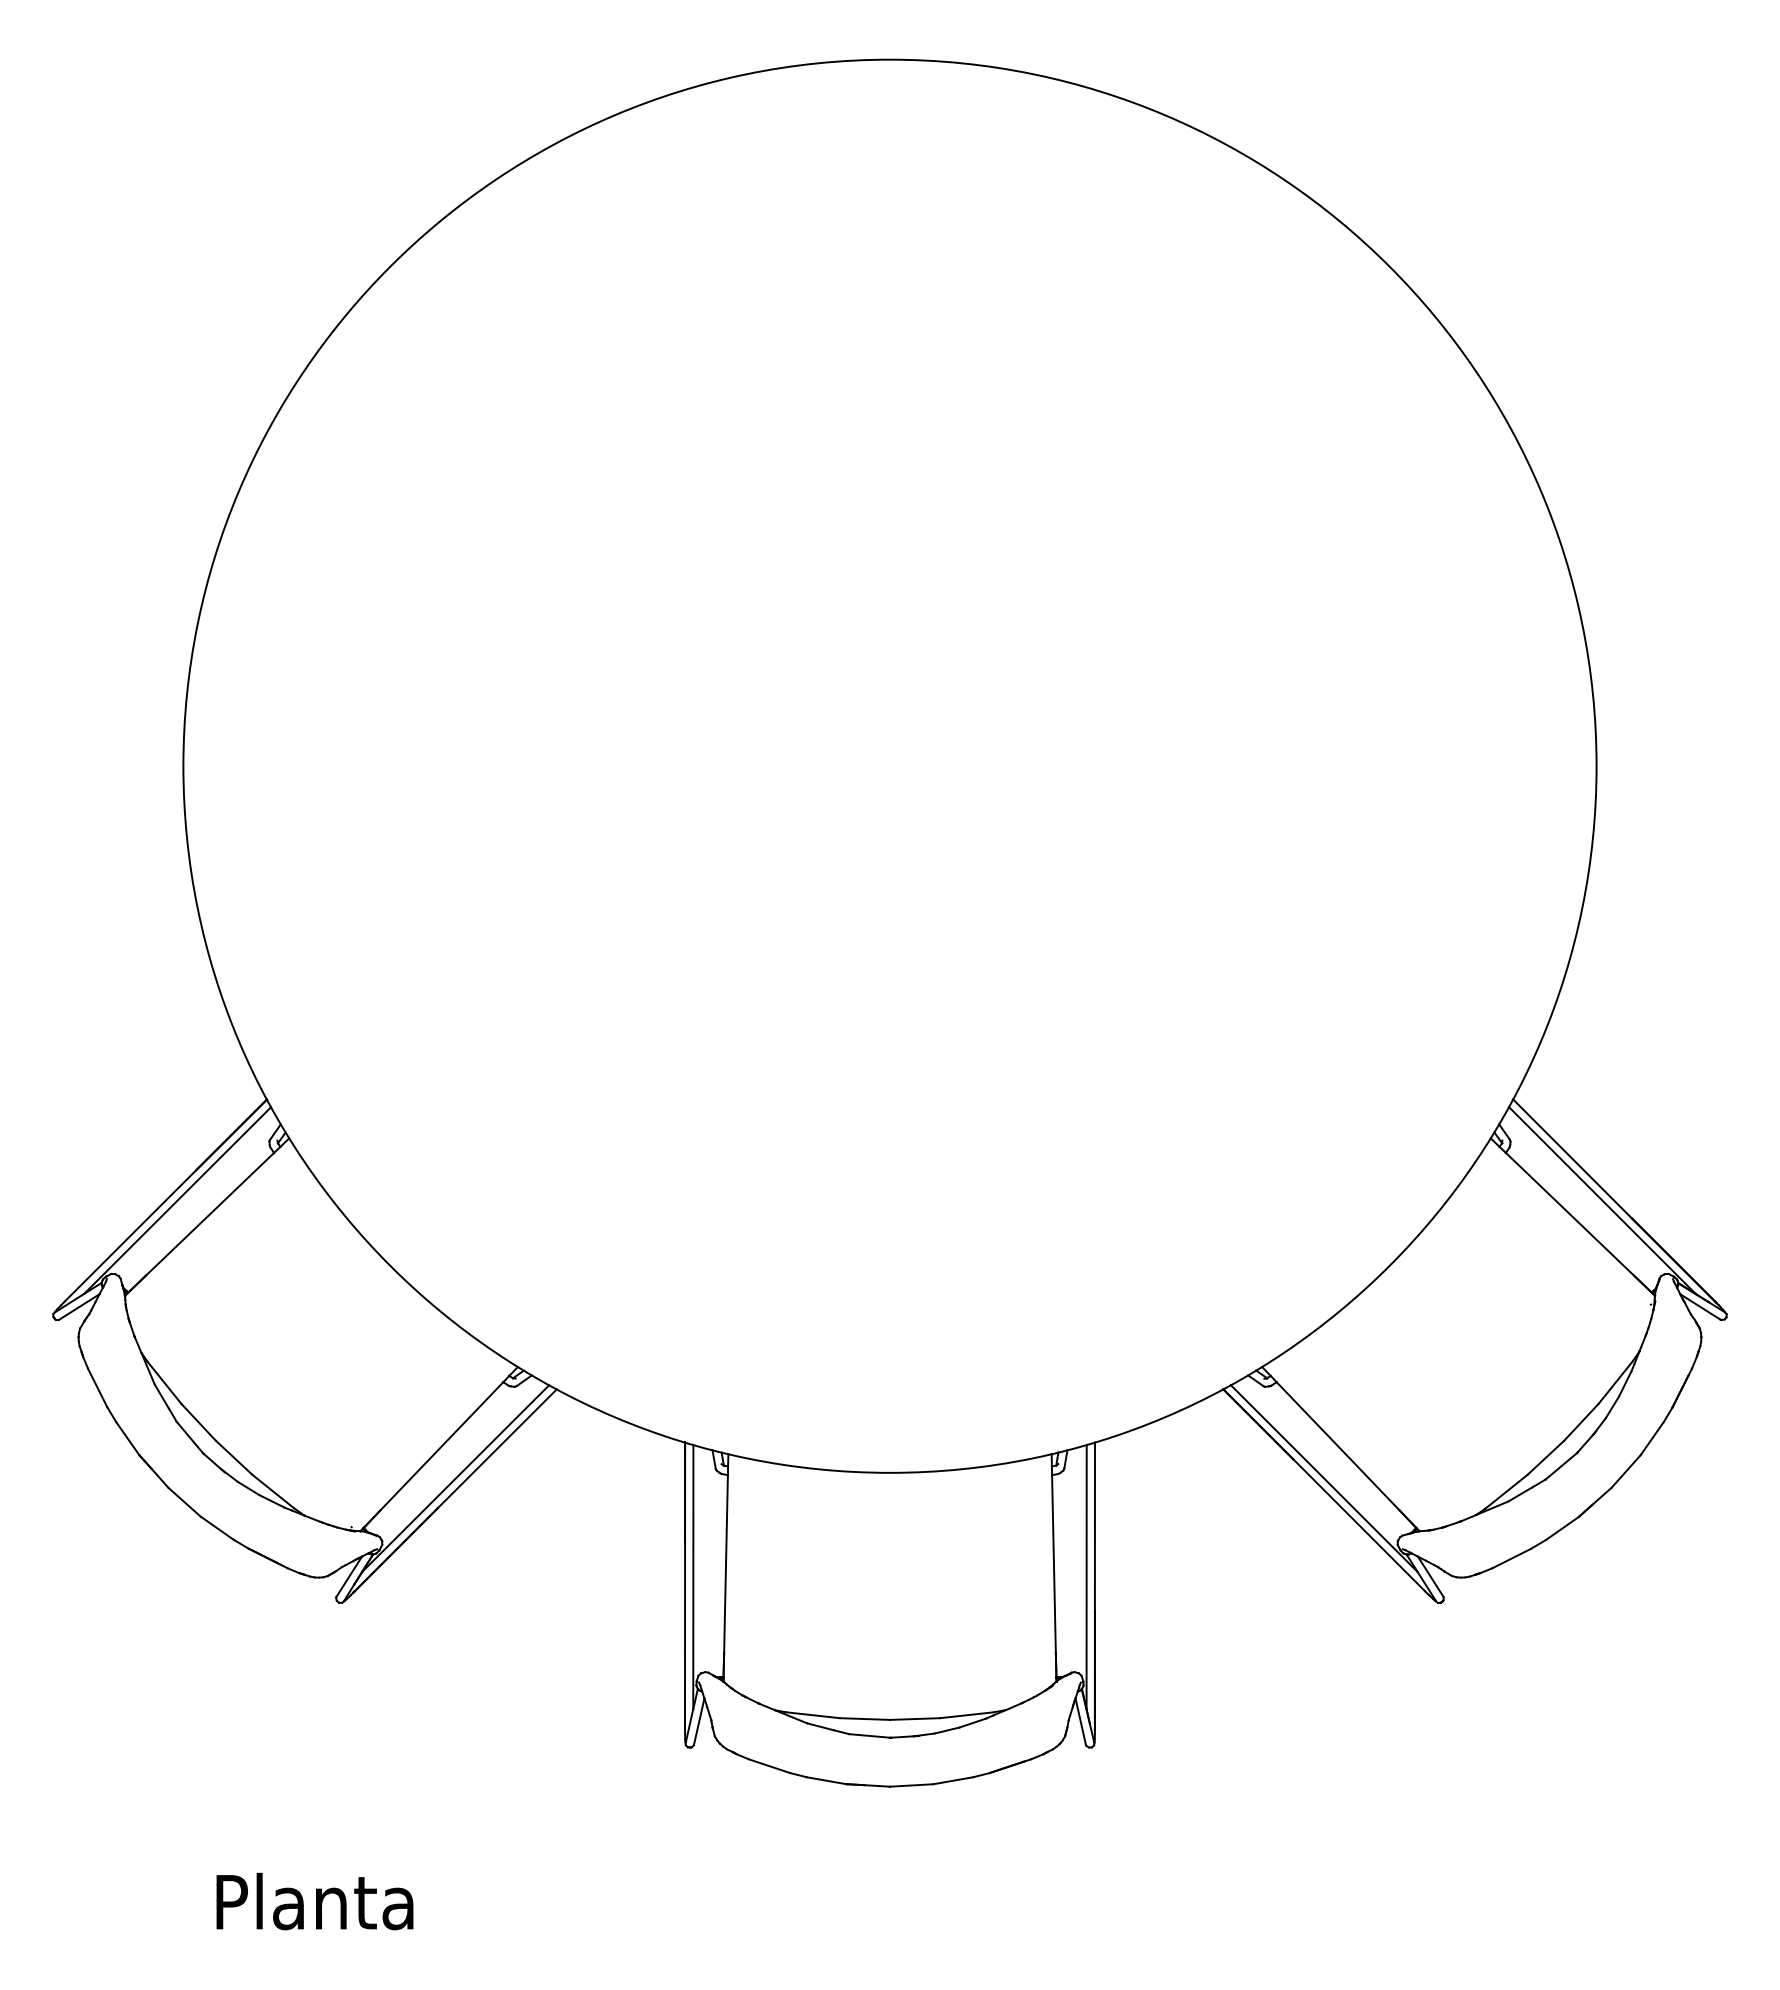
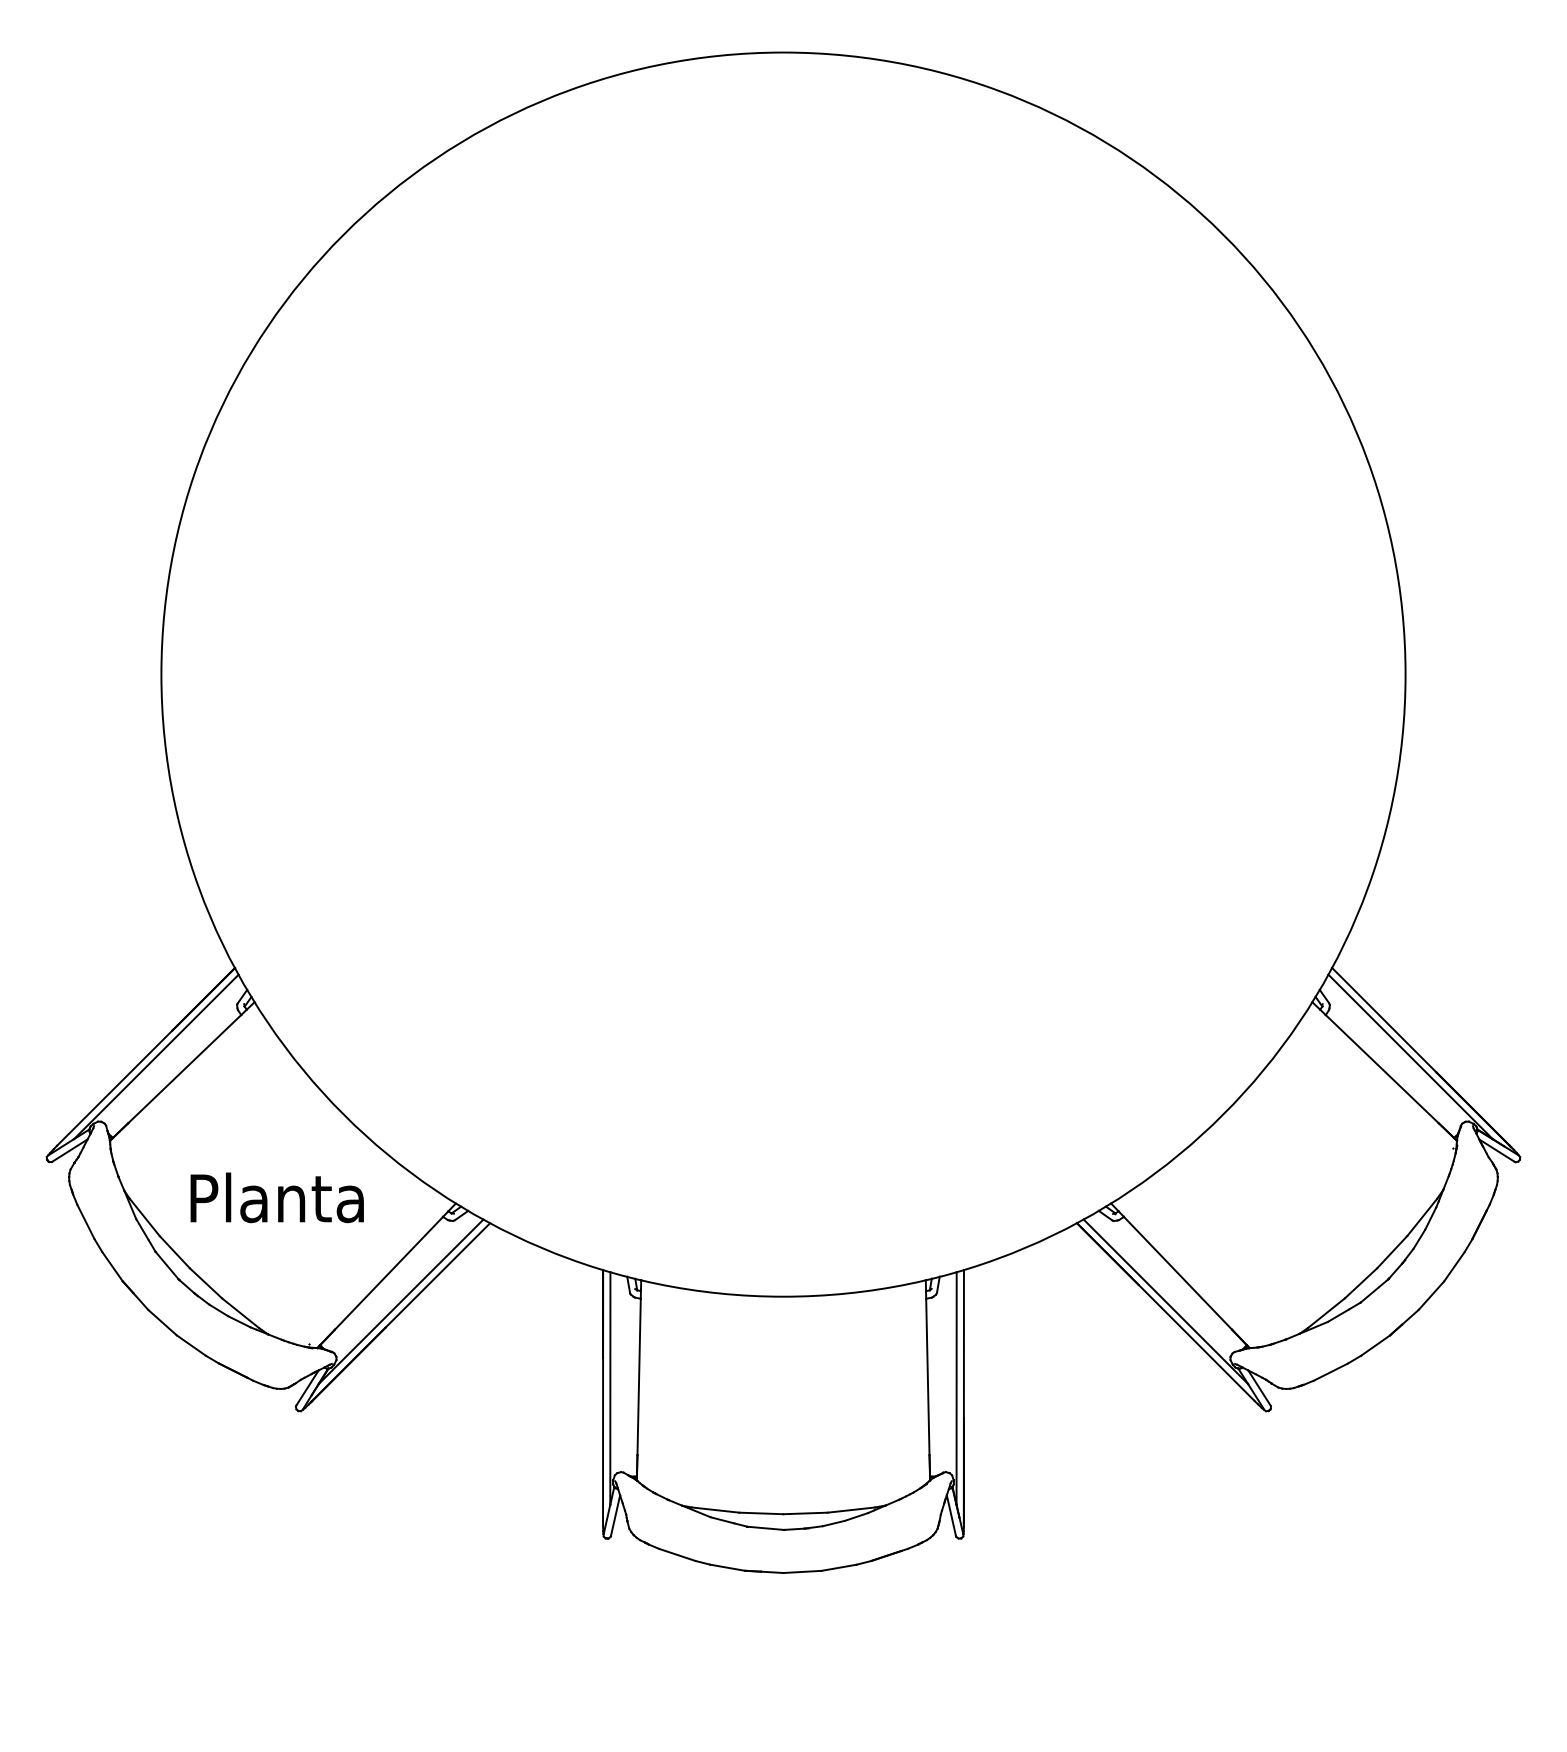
text: (314, 1901) -> (276, 1197), moved

